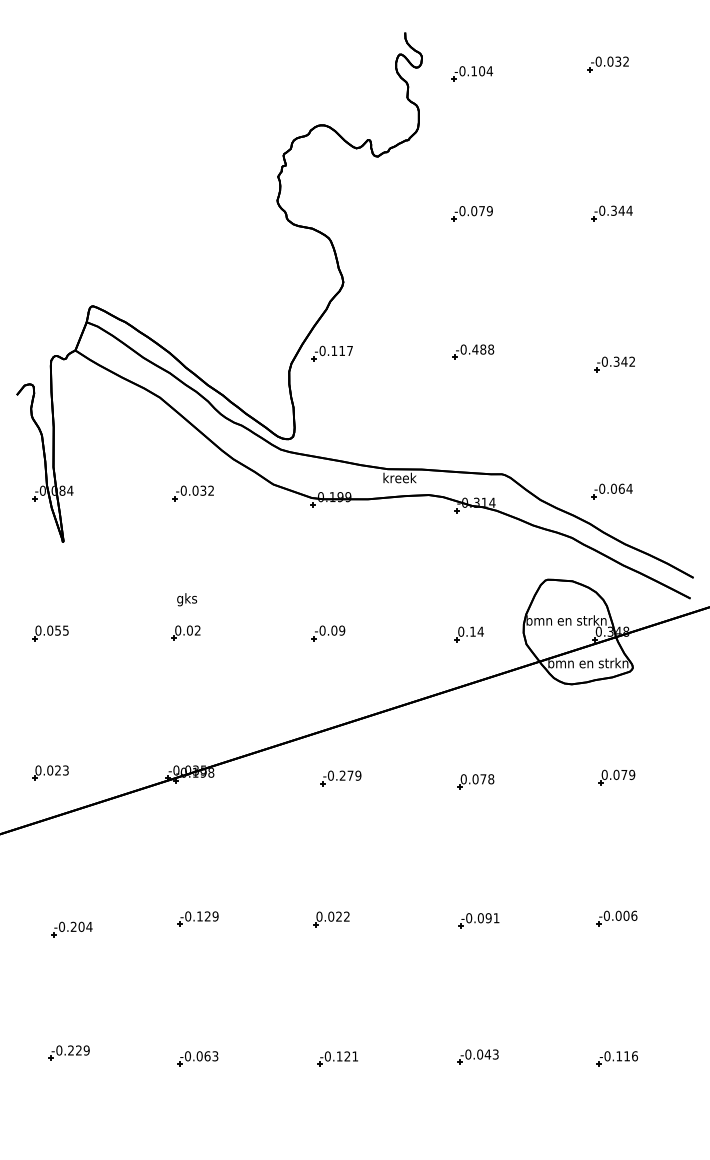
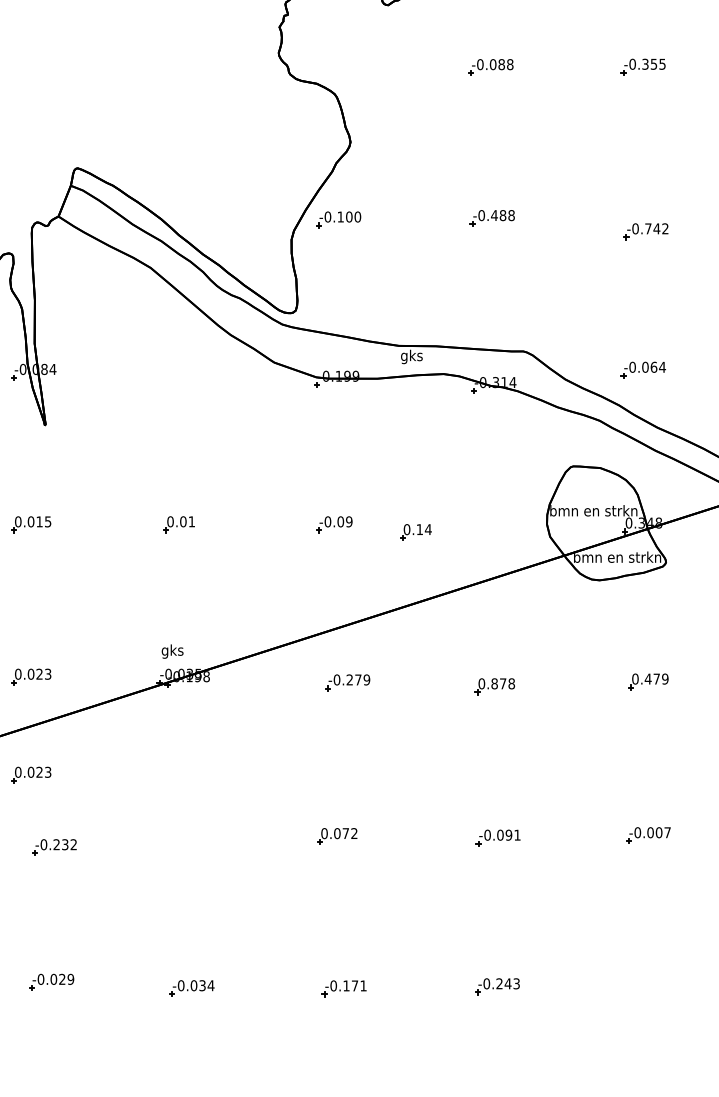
text: (625, 210) -> (658, 63), -0.344 -> -0.355
text: (485, 211) -> (505, 65), -0.079 -> -0.088
text: (346, 350) -> (353, 216), -0.117 -> -0.100
text: (616, 361) -> (648, 228), -0.342 -> -0.742
text: (399, 478) -> (411, 356), kreek -> gks
part: (192, 493) -> (186, 372), removed
text: (187, 599) -> (173, 651), moved
text: (57, 630) -> (39, 521), 0.055 -> 0.015
text: (197, 630) -> (191, 521), 0.02 -> 0.01
part: (468, 634) -> (415, 532), moved
text: (616, 774) -> (648, 678), 0.079 -> 0.479
text: (475, 779) -> (494, 684), 0.078 -> 0.878
part: (50, 862) -> (31, 774), added
text: (634, 915) -> (667, 832), -0.006 -> -0.007
text: (338, 916) -> (345, 833), 0.022 -> 0.072
part: (197, 918) -> (191, 835), removed
text: (85, 926) -> (69, 844), -0.204 -> -0.232
text: (71, 1050) -> (54, 979), -0.229 -> -0.029
text: (480, 1054) -> (500, 983), -0.043 -> -0.243
text: (211, 1056) -> (206, 985), -0.063 -> -0.034
text: (347, 1056) -> (355, 985), -0.121 -> -0.171
part: (616, 1058) -> (648, 988), removed

